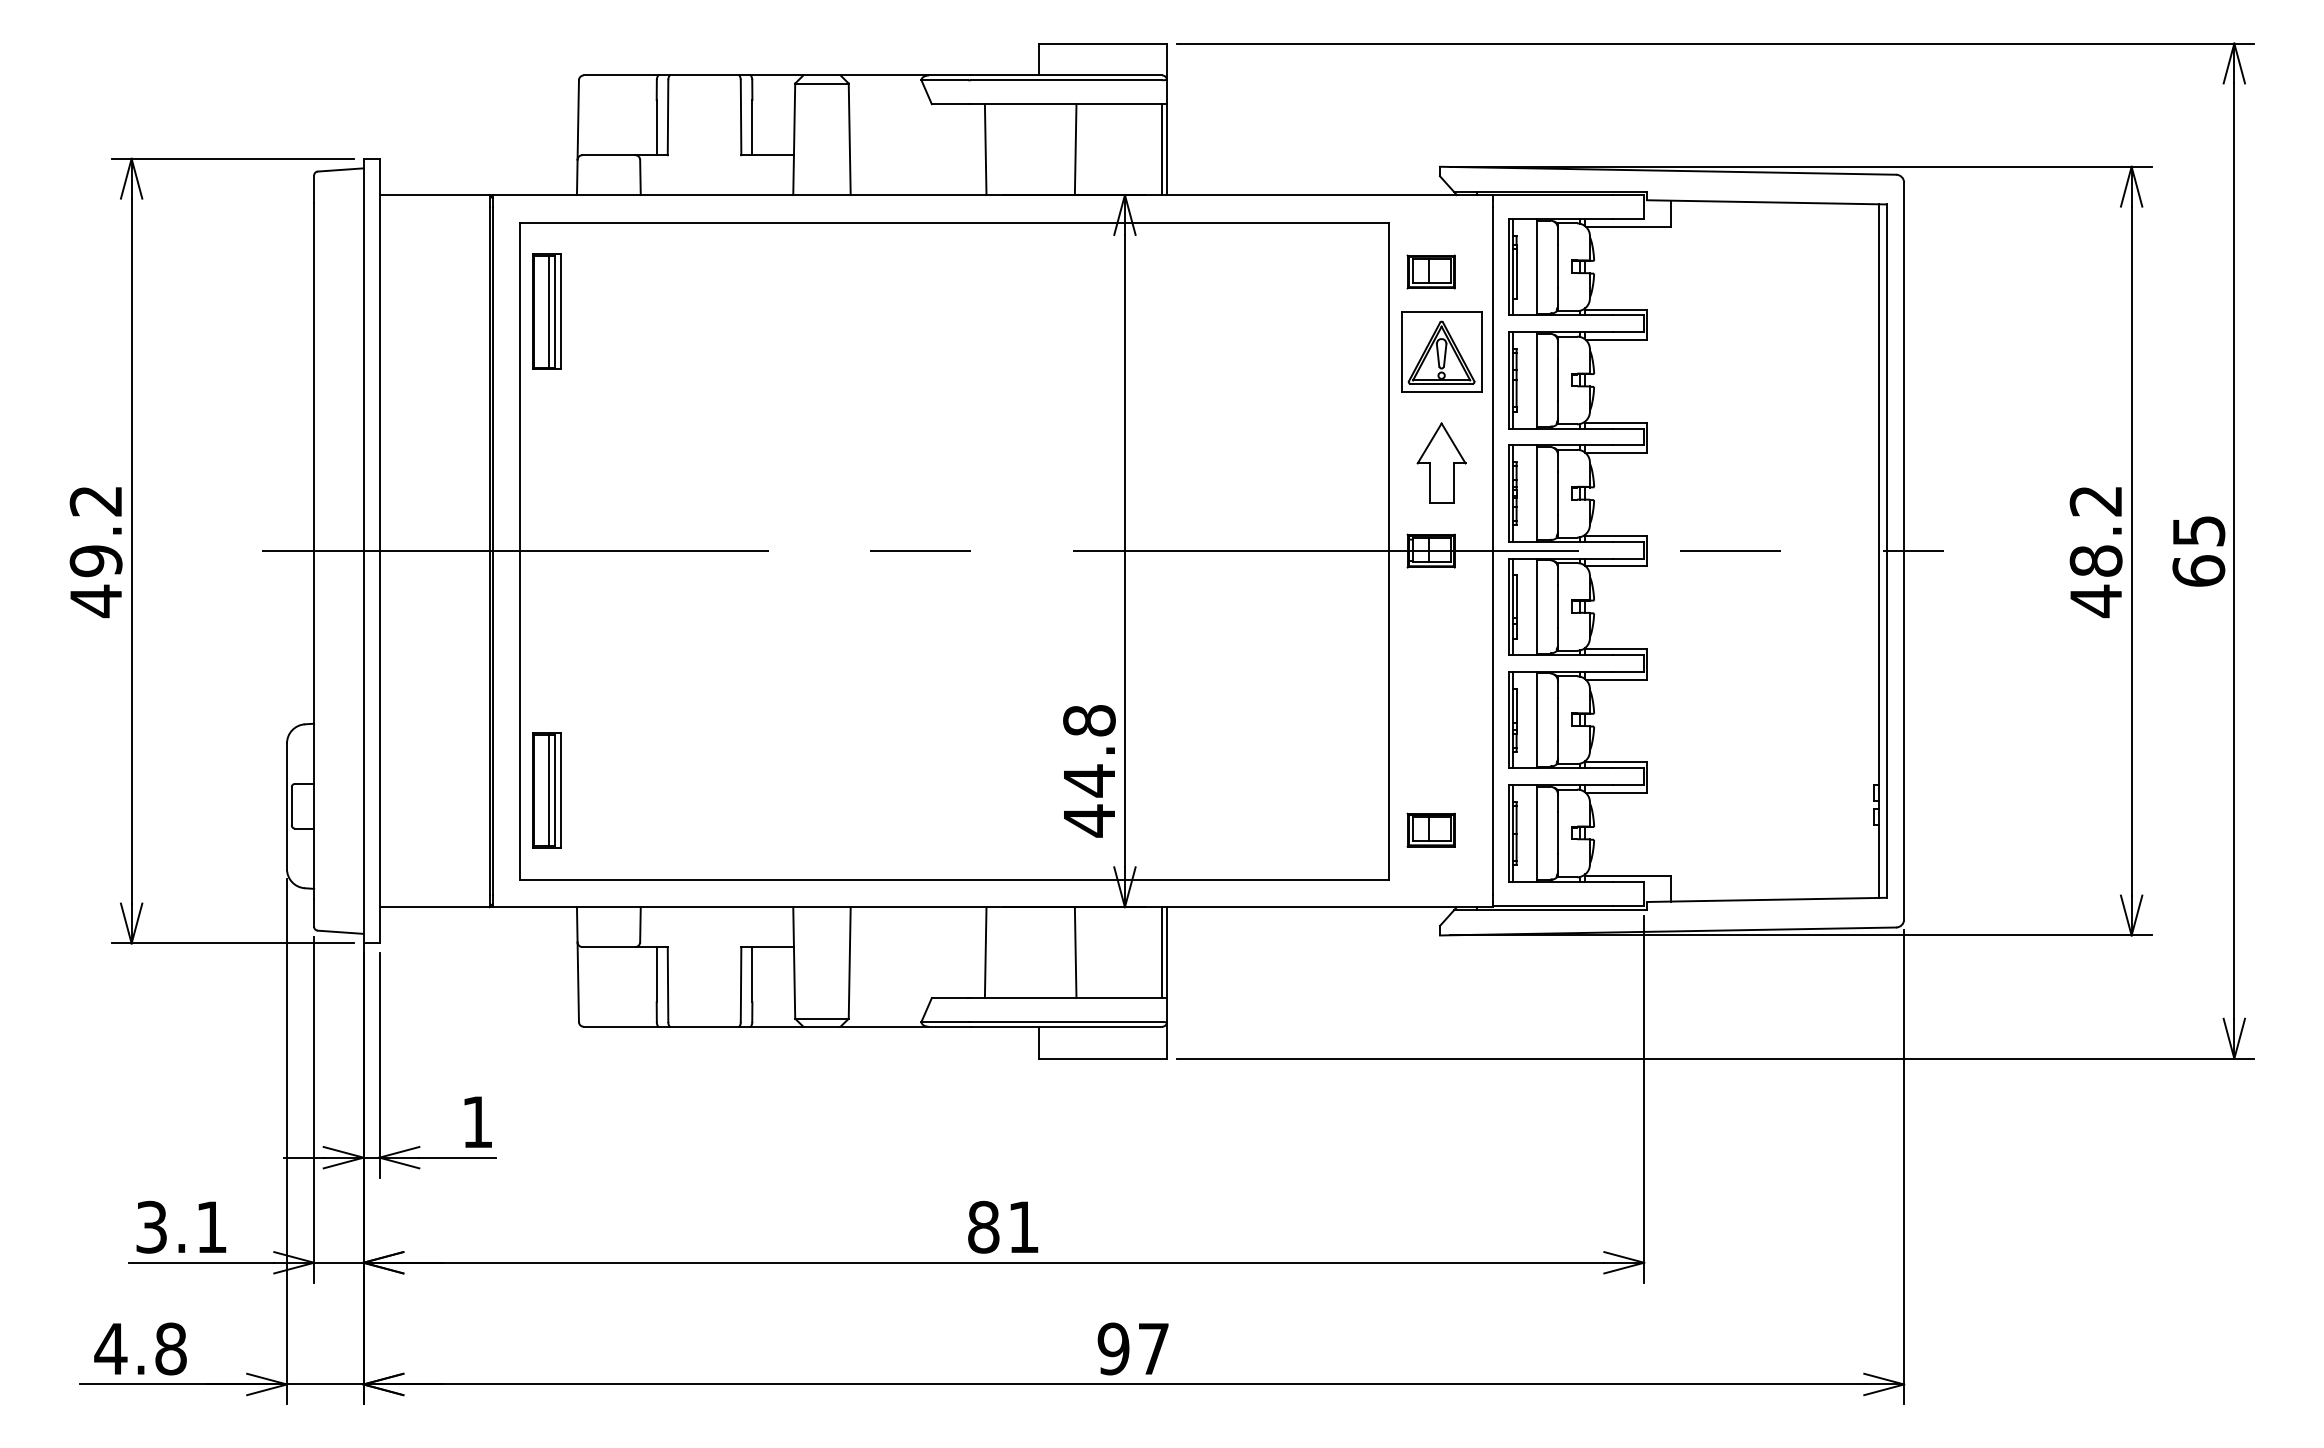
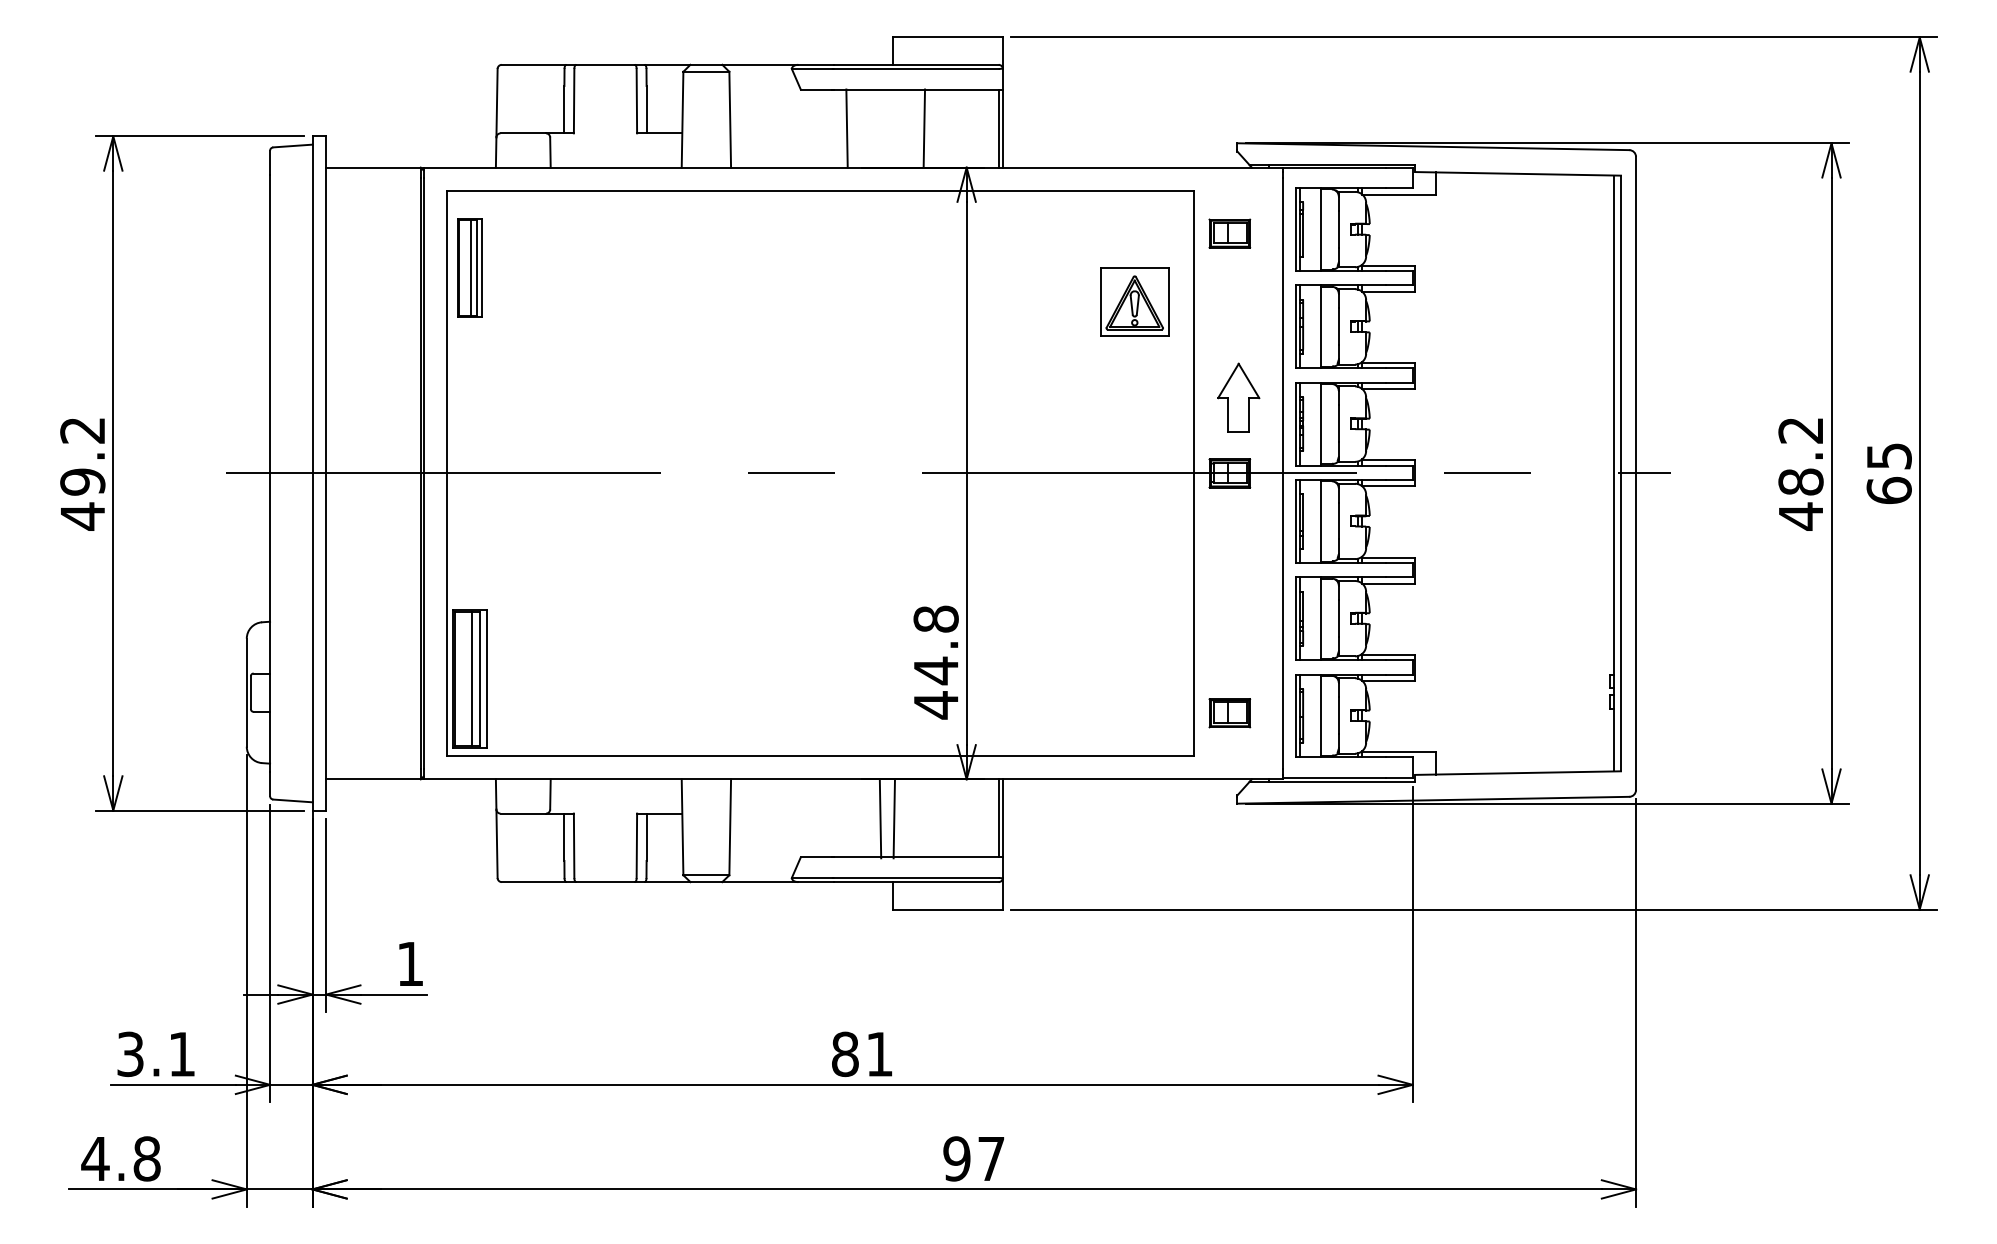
part: (1441, 351) -> (1134, 301), moved
part: (546, 790) -> (469, 679), size x1.4
line: (985, 952) -> (894, 819), moved
line: (1075, 952) -> (880, 819), moved

